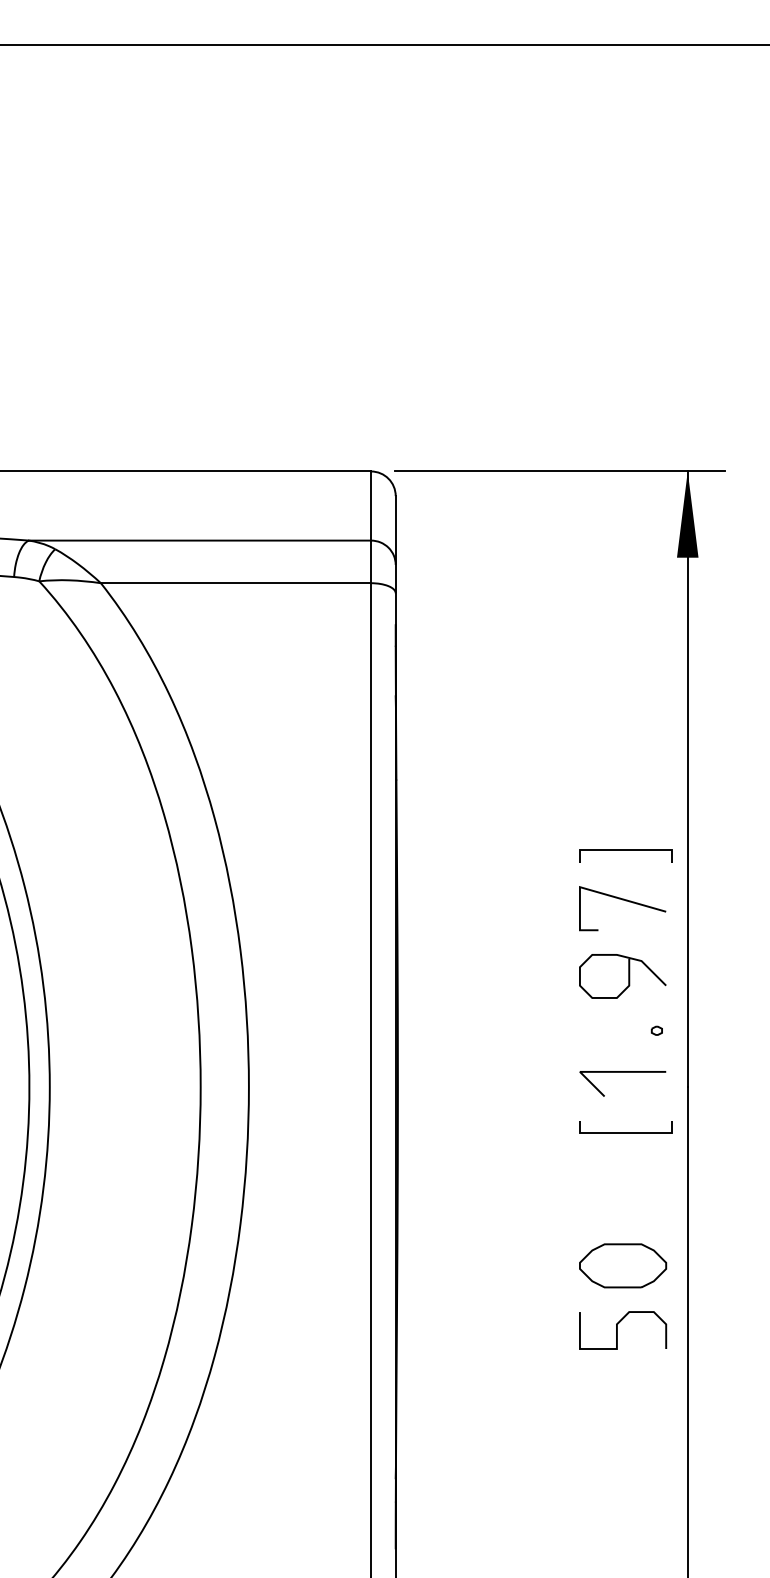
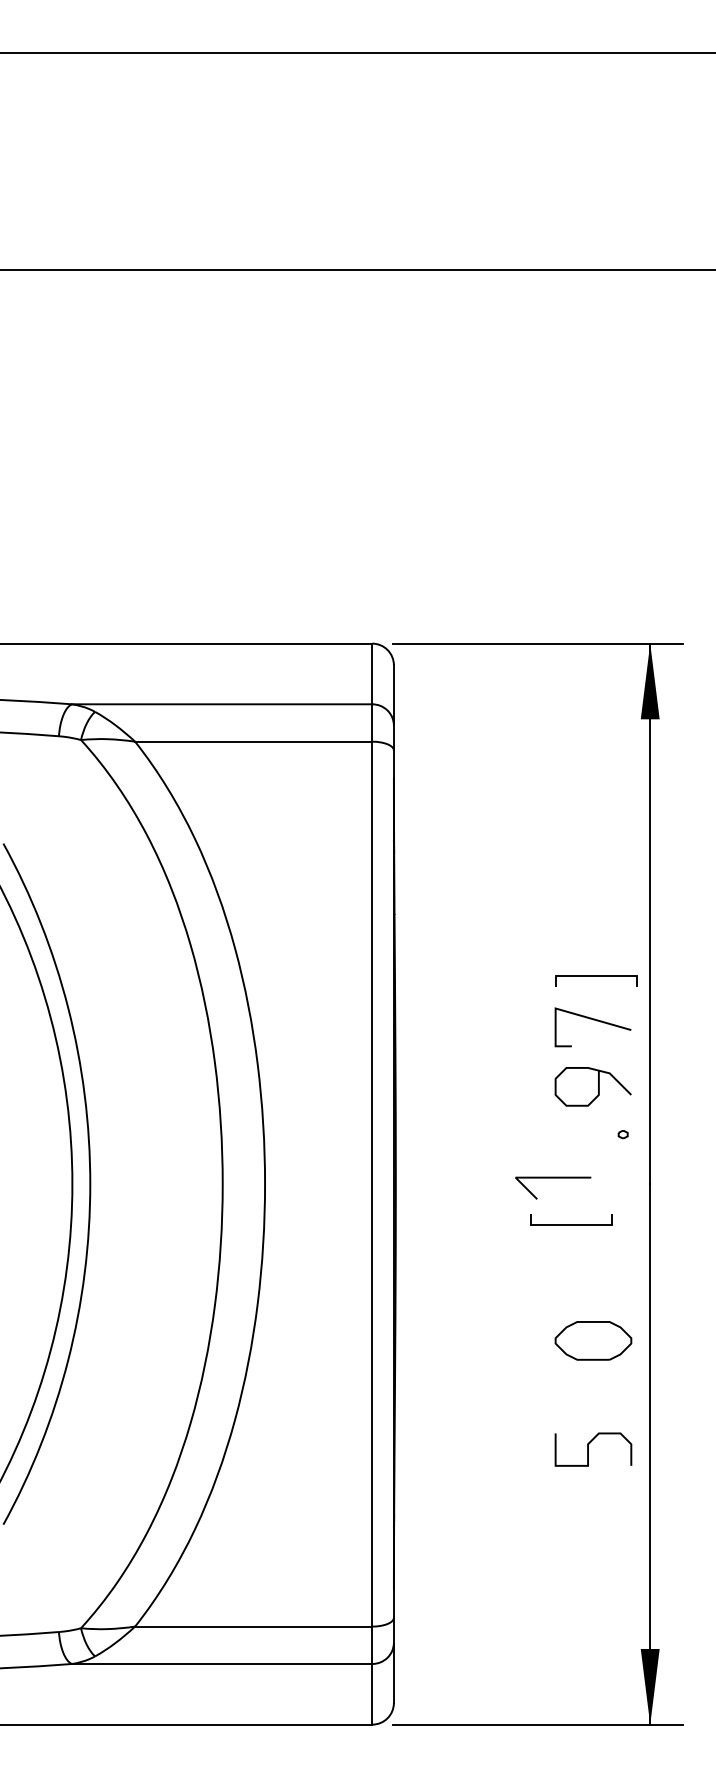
line: (623, 1072) -> (553, 1178), moved
line: (626, 1133) -> (571, 1224), moved
curve: (617, 1330) -> (588, 1449), moved

